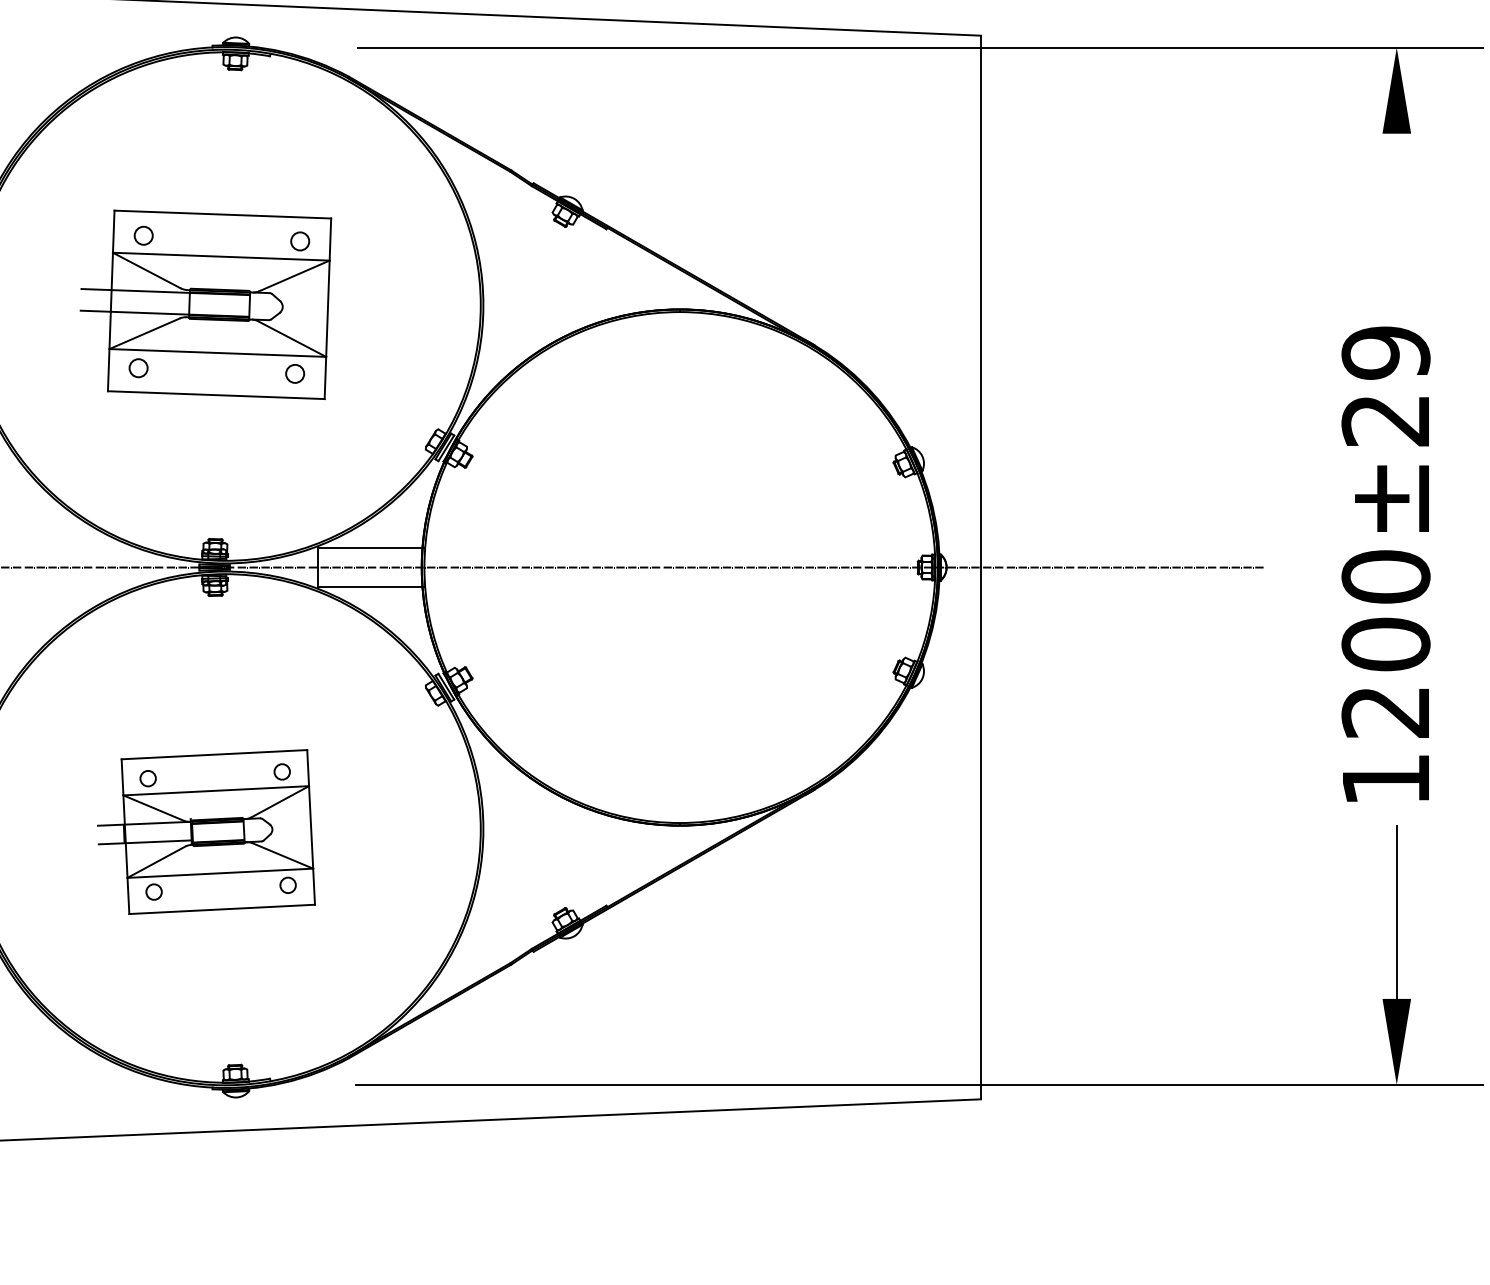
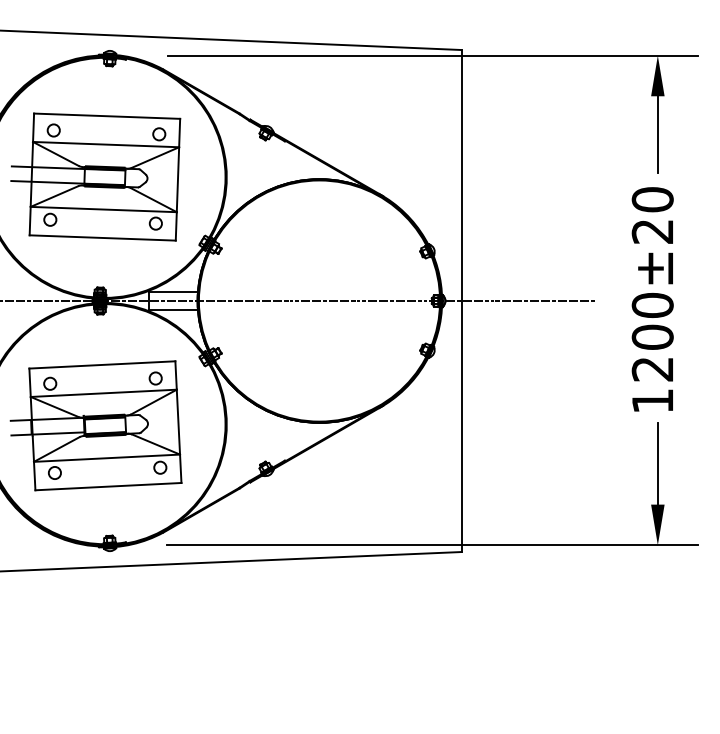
line: (1396, 214) -> (657, 134), added
part: (205, 303) -> (95, 176), size x1.43
text: (1385, 352) -> (652, 199), 1200±29 -> 1200±20
part: (205, 831) -> (95, 425), size x1.67

